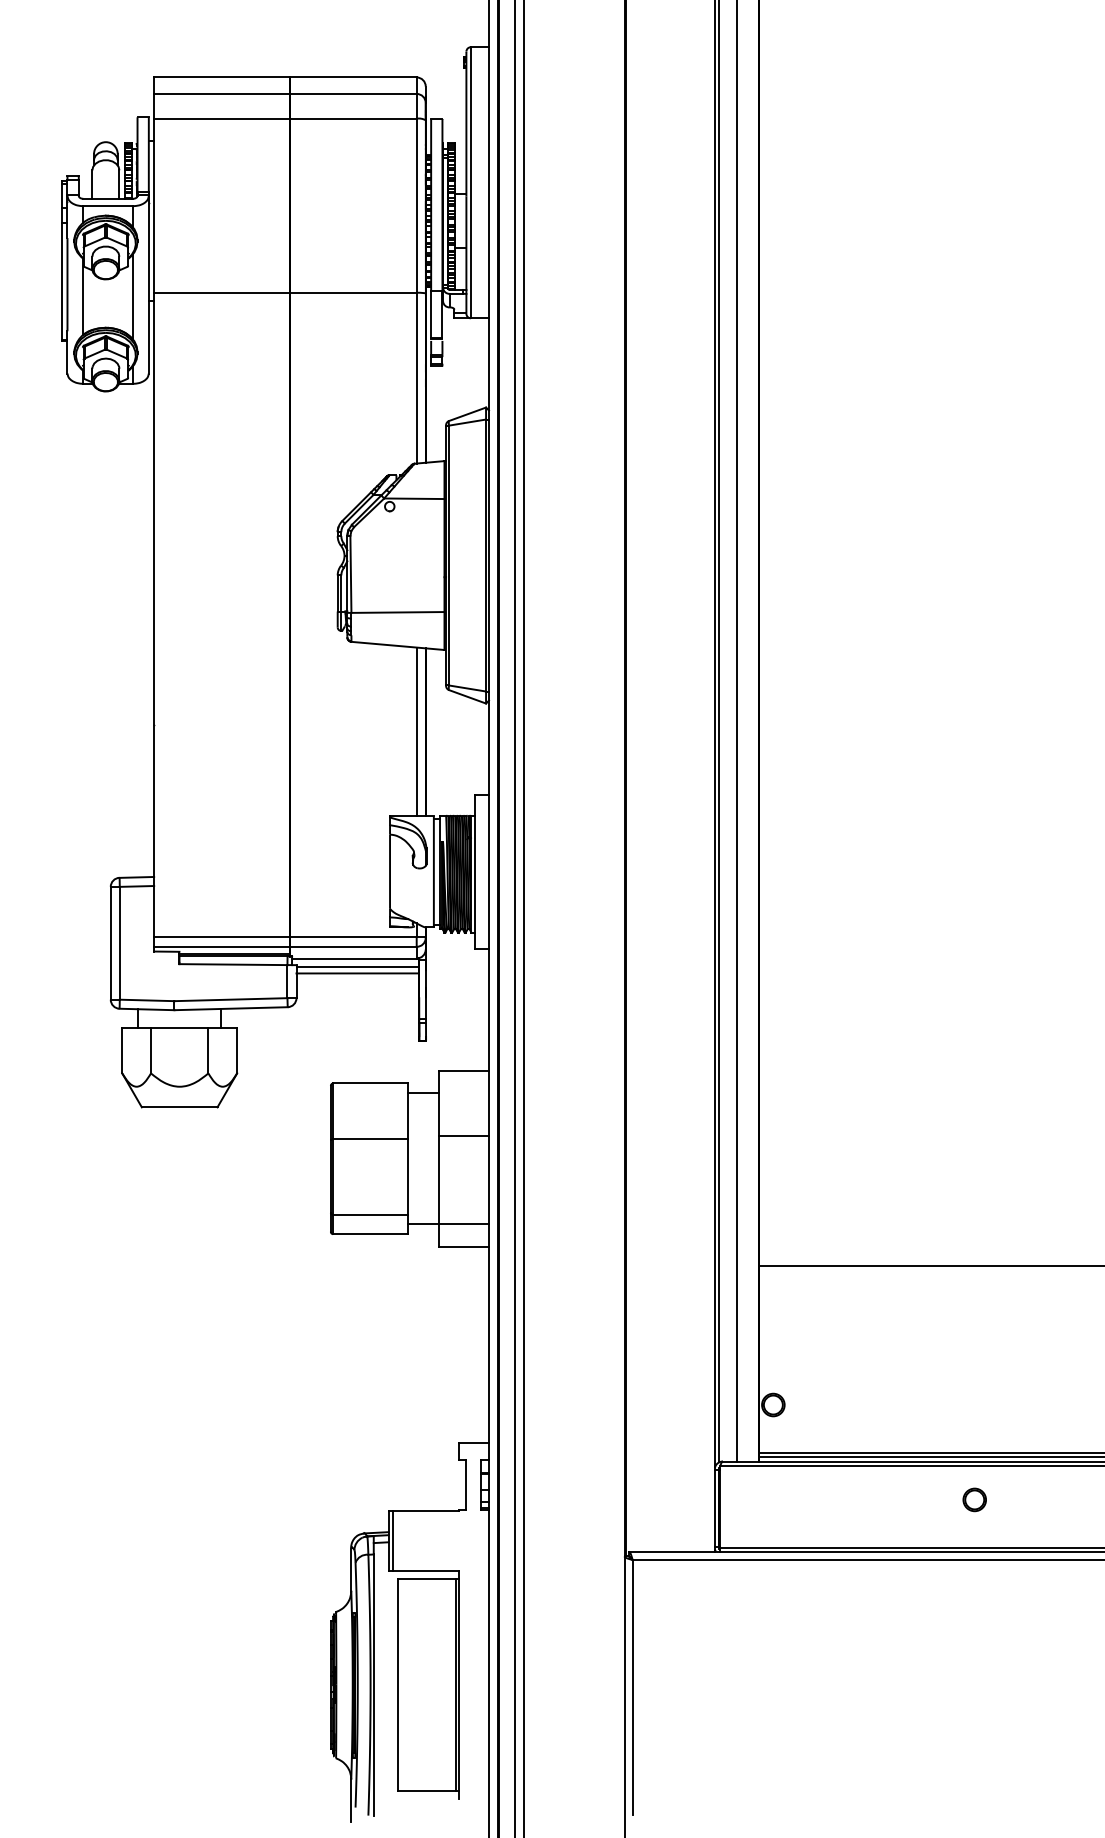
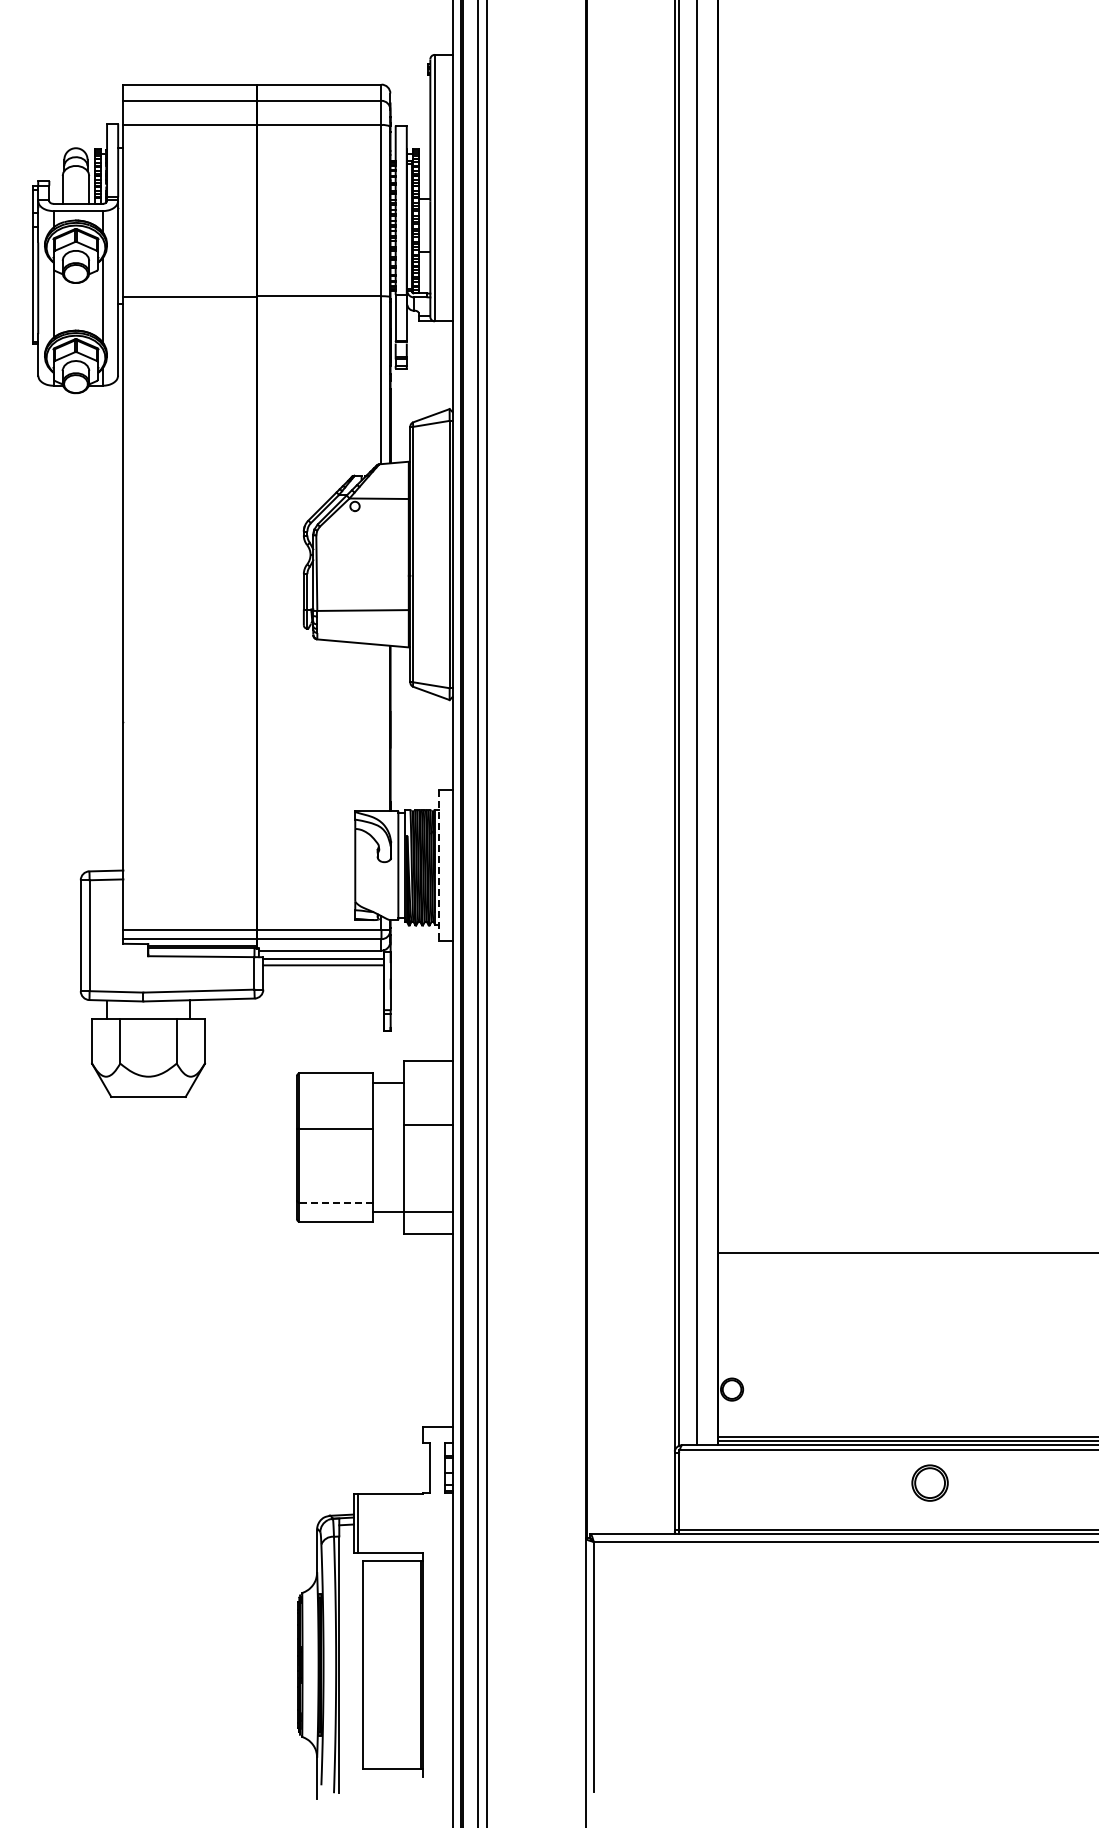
line: (416, 731) -> (381, 727), removed
line: (475, 871) -> (439, 865), solid -> dashed
line: (369, 1214) -> (335, 1202), solid -> dashed
part: (974, 1499) -> (929, 1482), size x1.6

